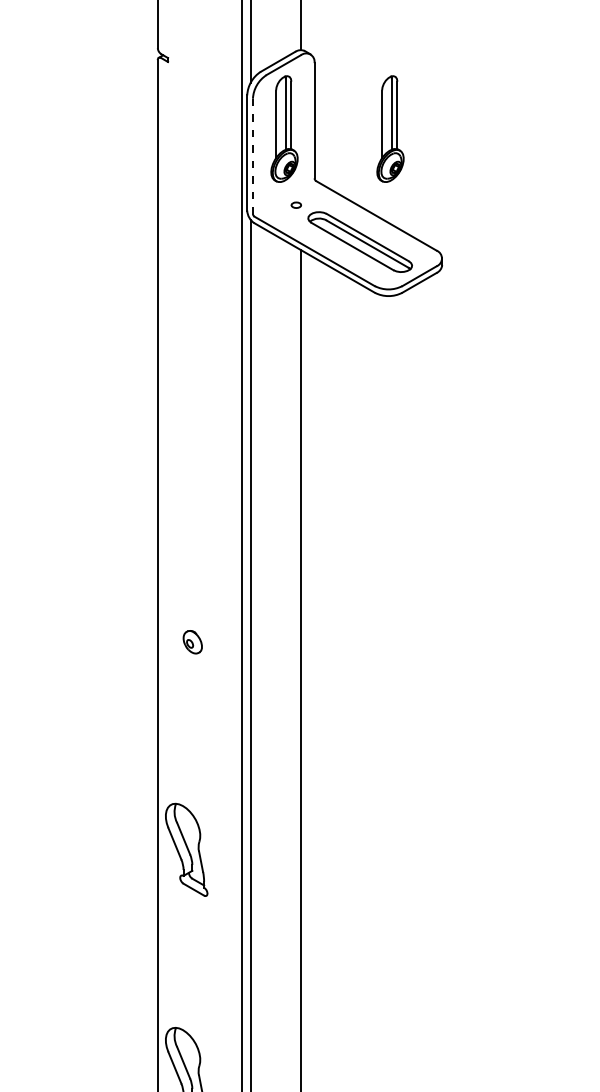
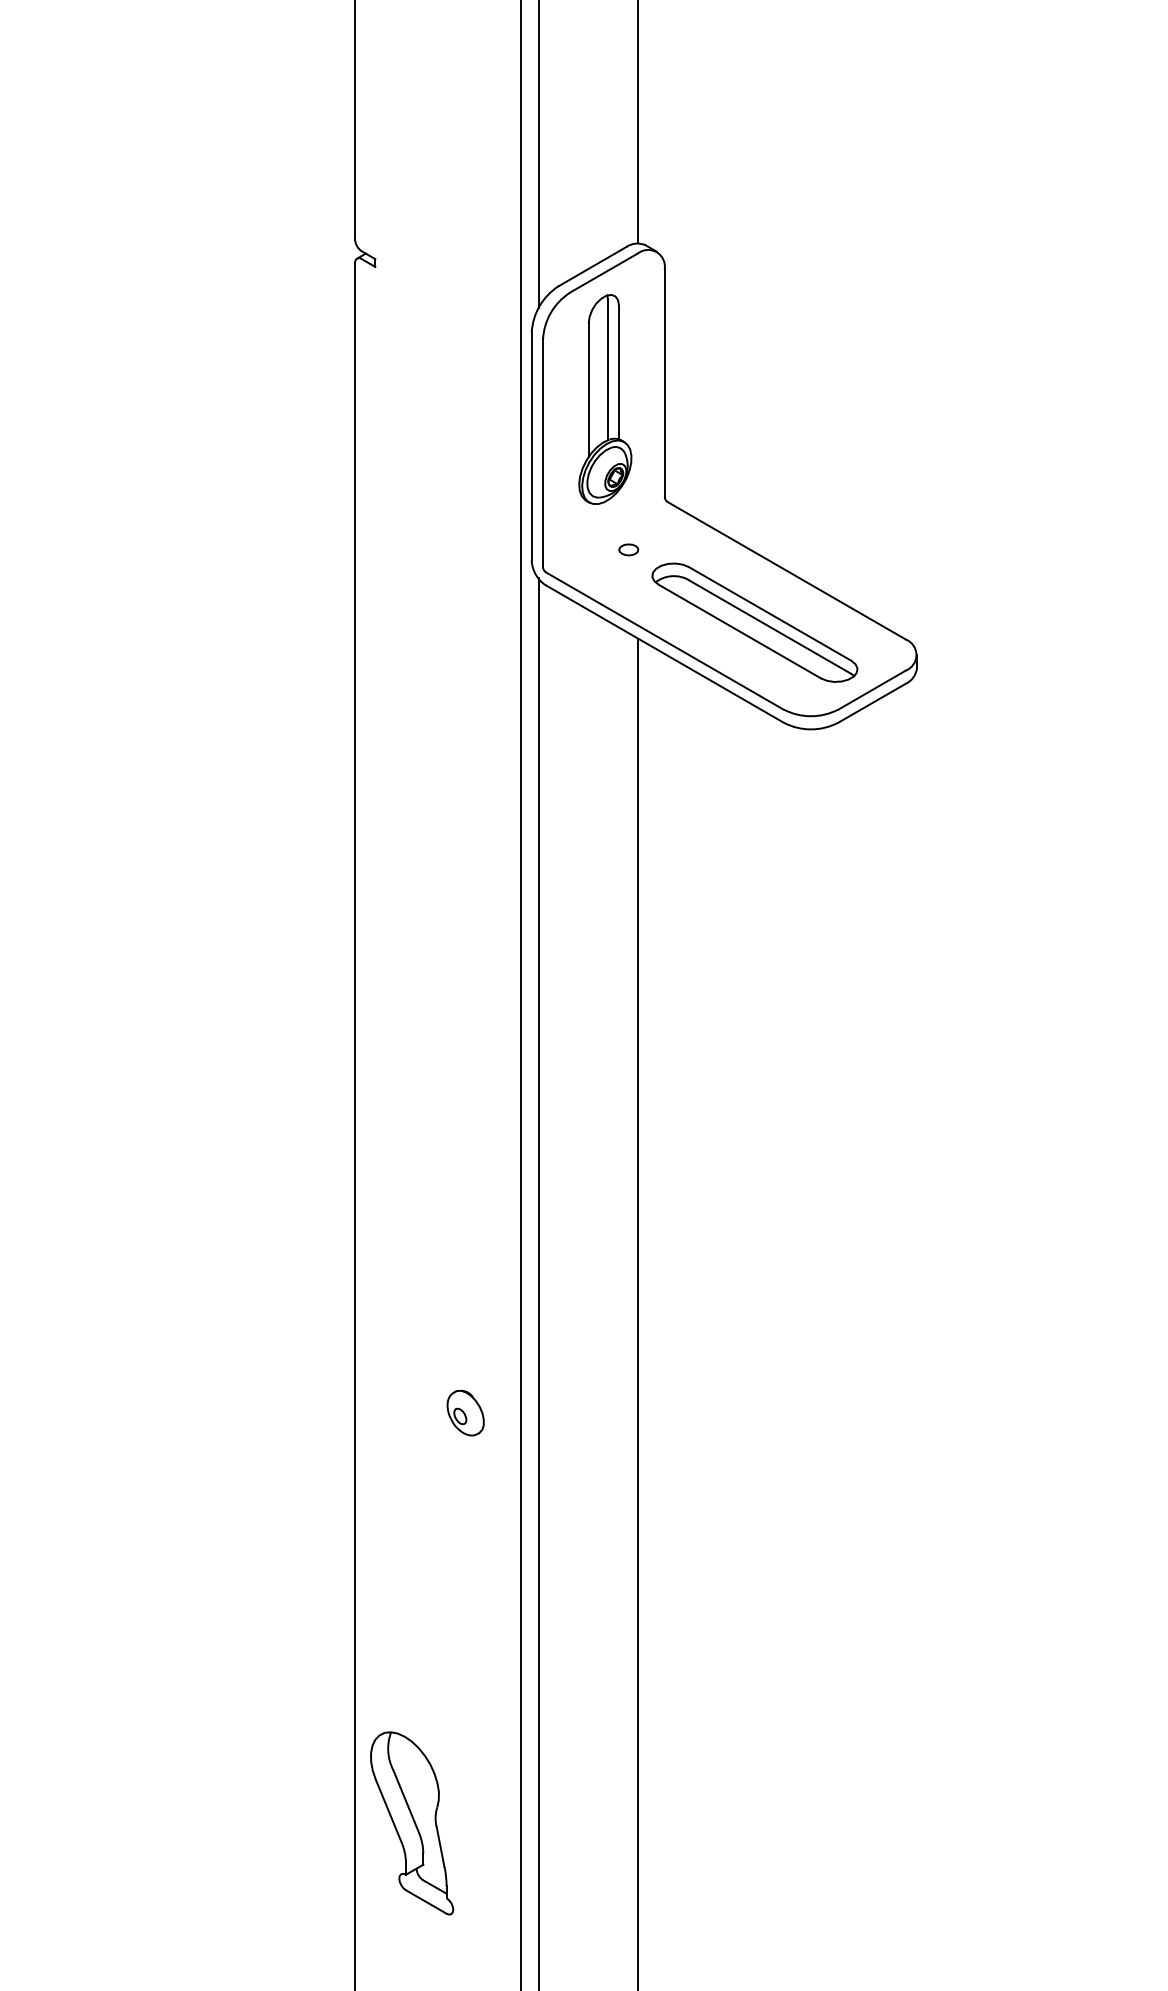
part: (390, 128) -> (814, 398), removed
line: (252, 156) -> (542, 453), dashed -> solid
part: (192, 642) -> (465, 1413), moved

